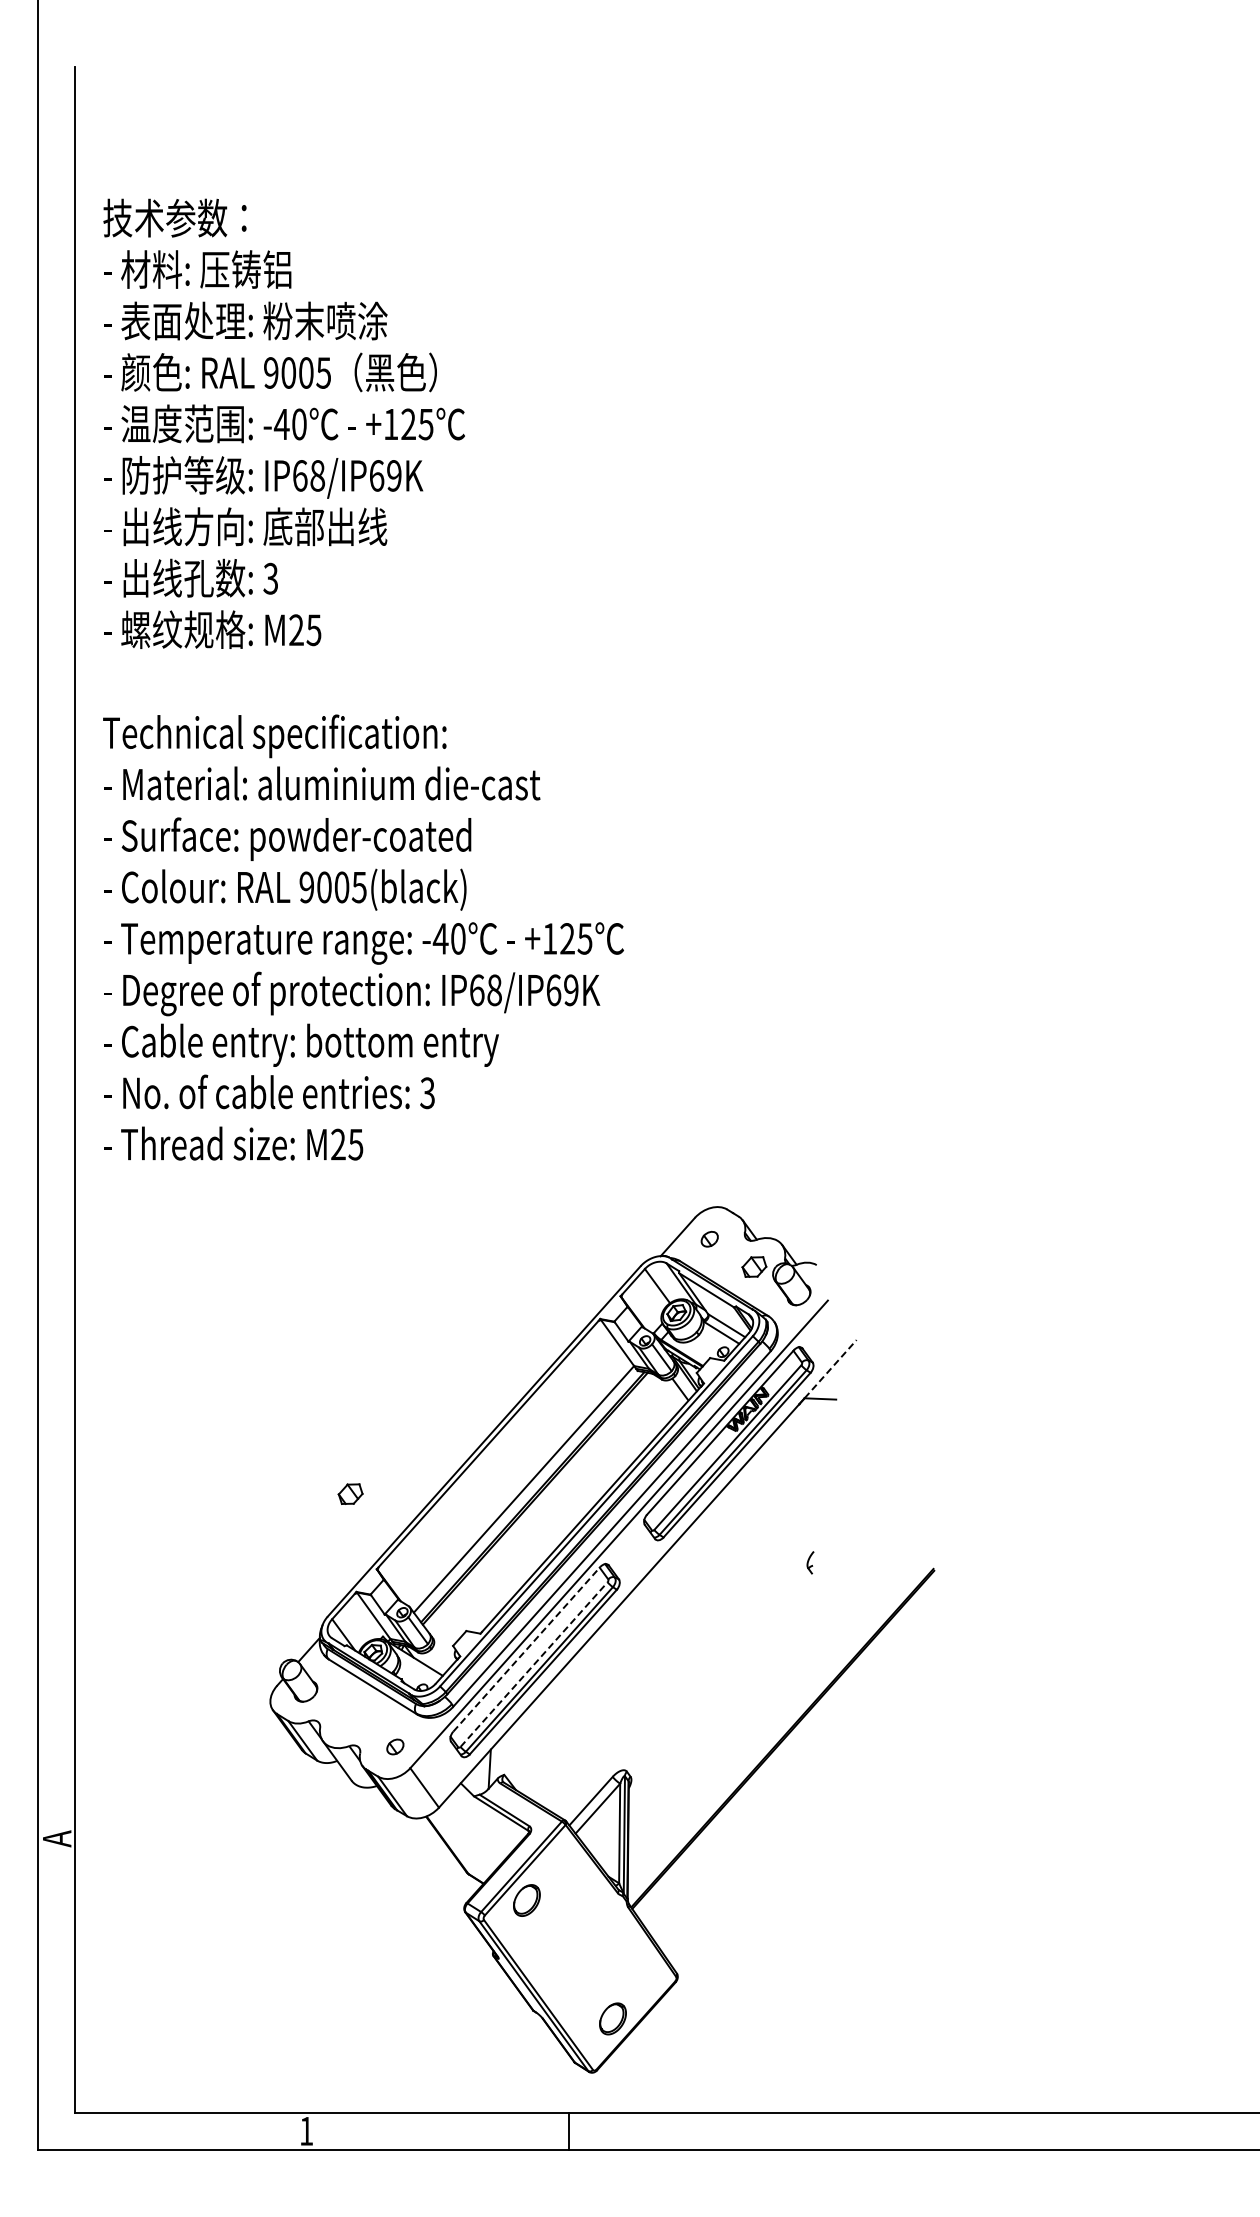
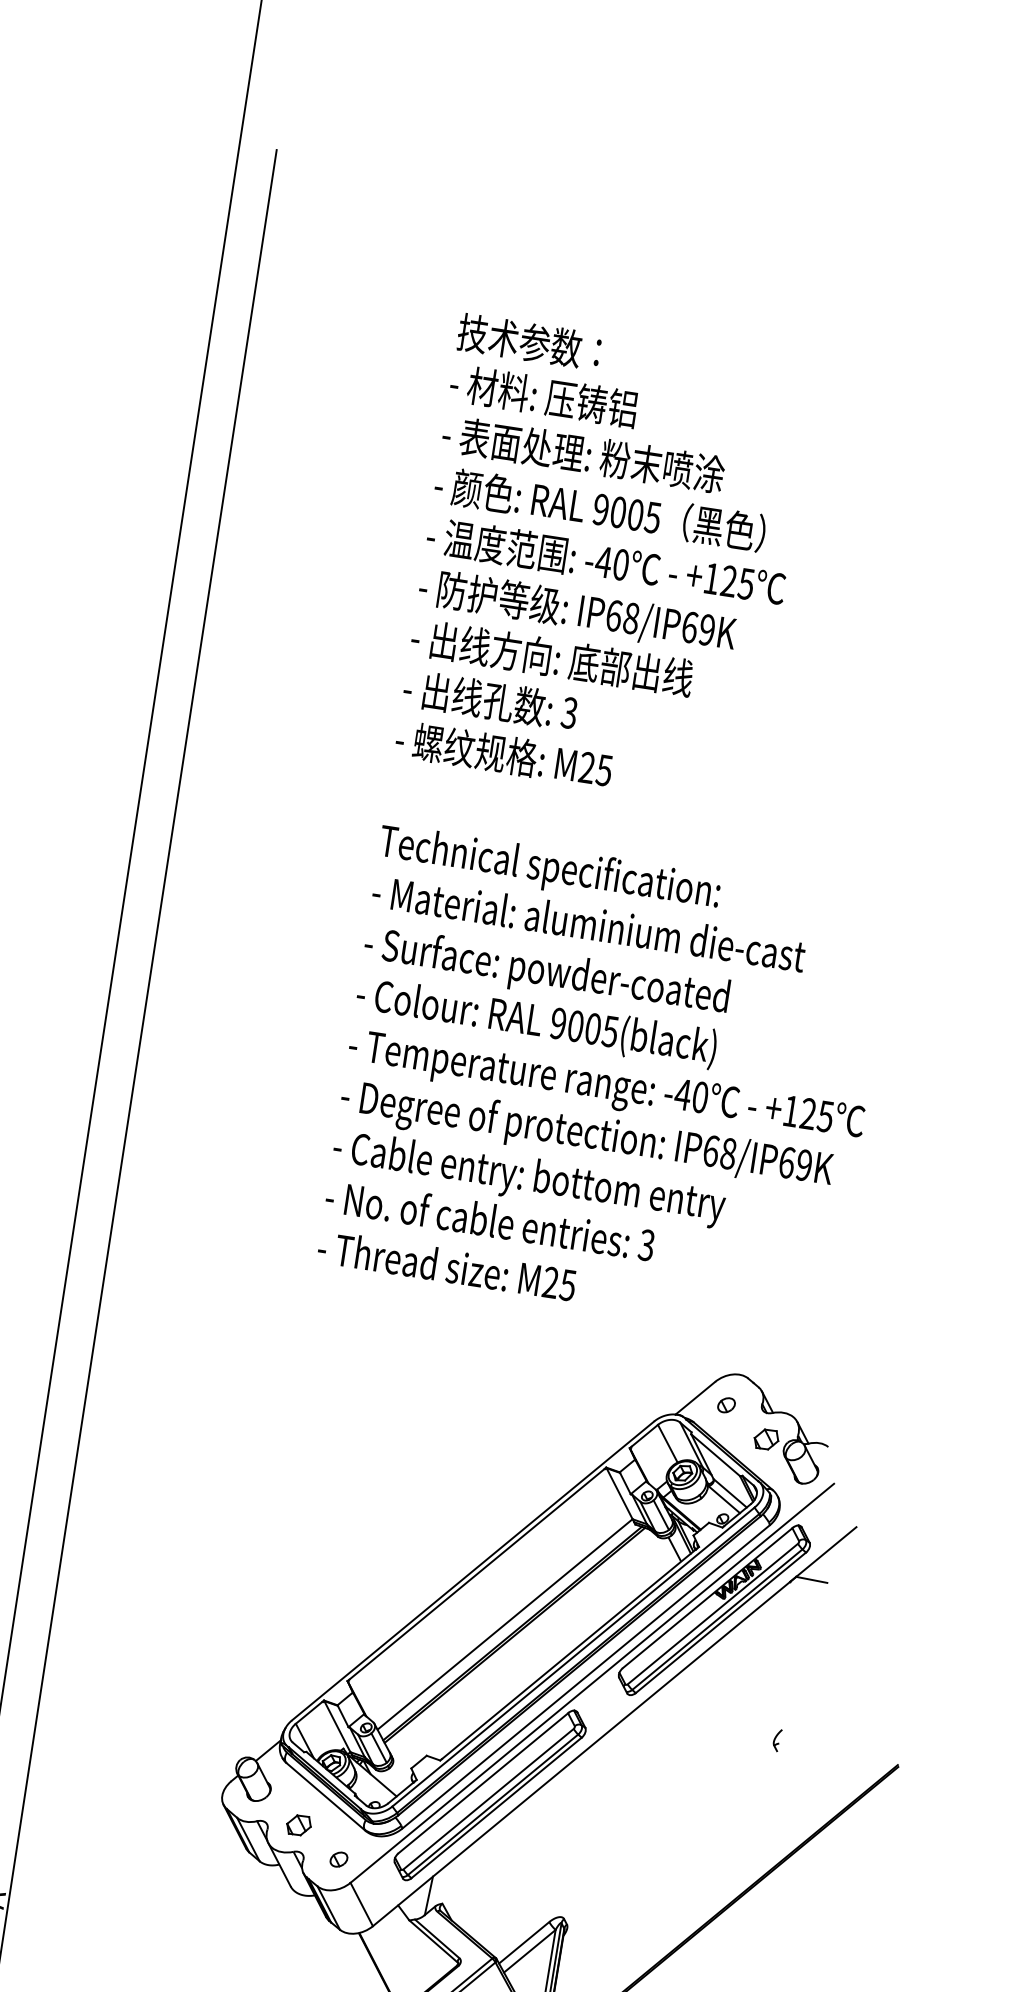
text: (363, 679) -> (645, 826), moved
line: (830, 1369) -> (826, 1552), dashed -> solid
part: (350, 1493) -> (298, 1824), moved
line: (527, 1648) -> (484, 1782), dashed -> solid
line: (534, 1664) -> (488, 1799), dashed -> solid

